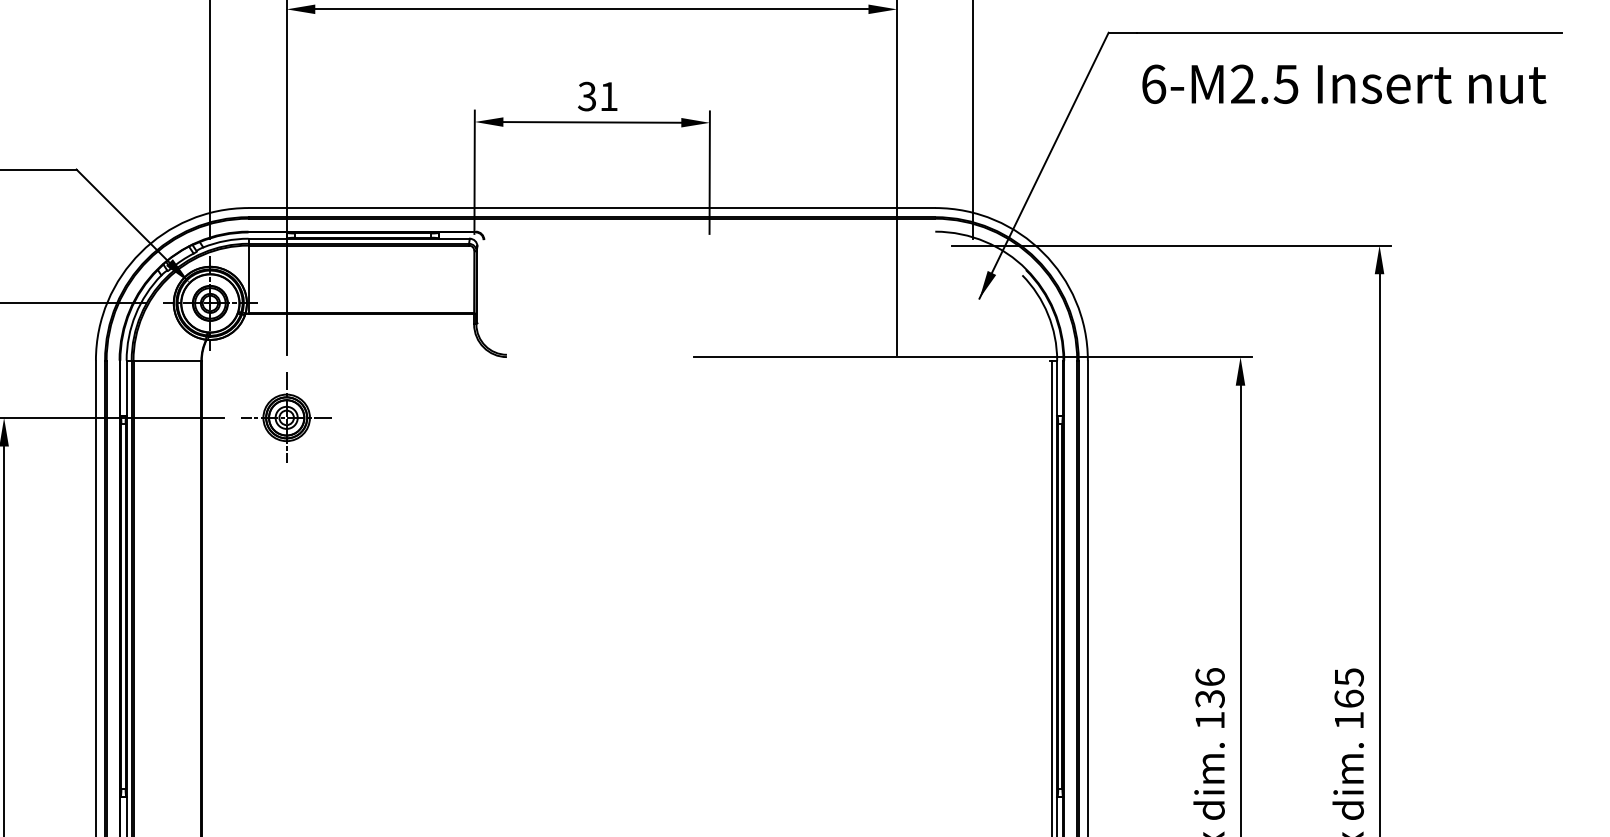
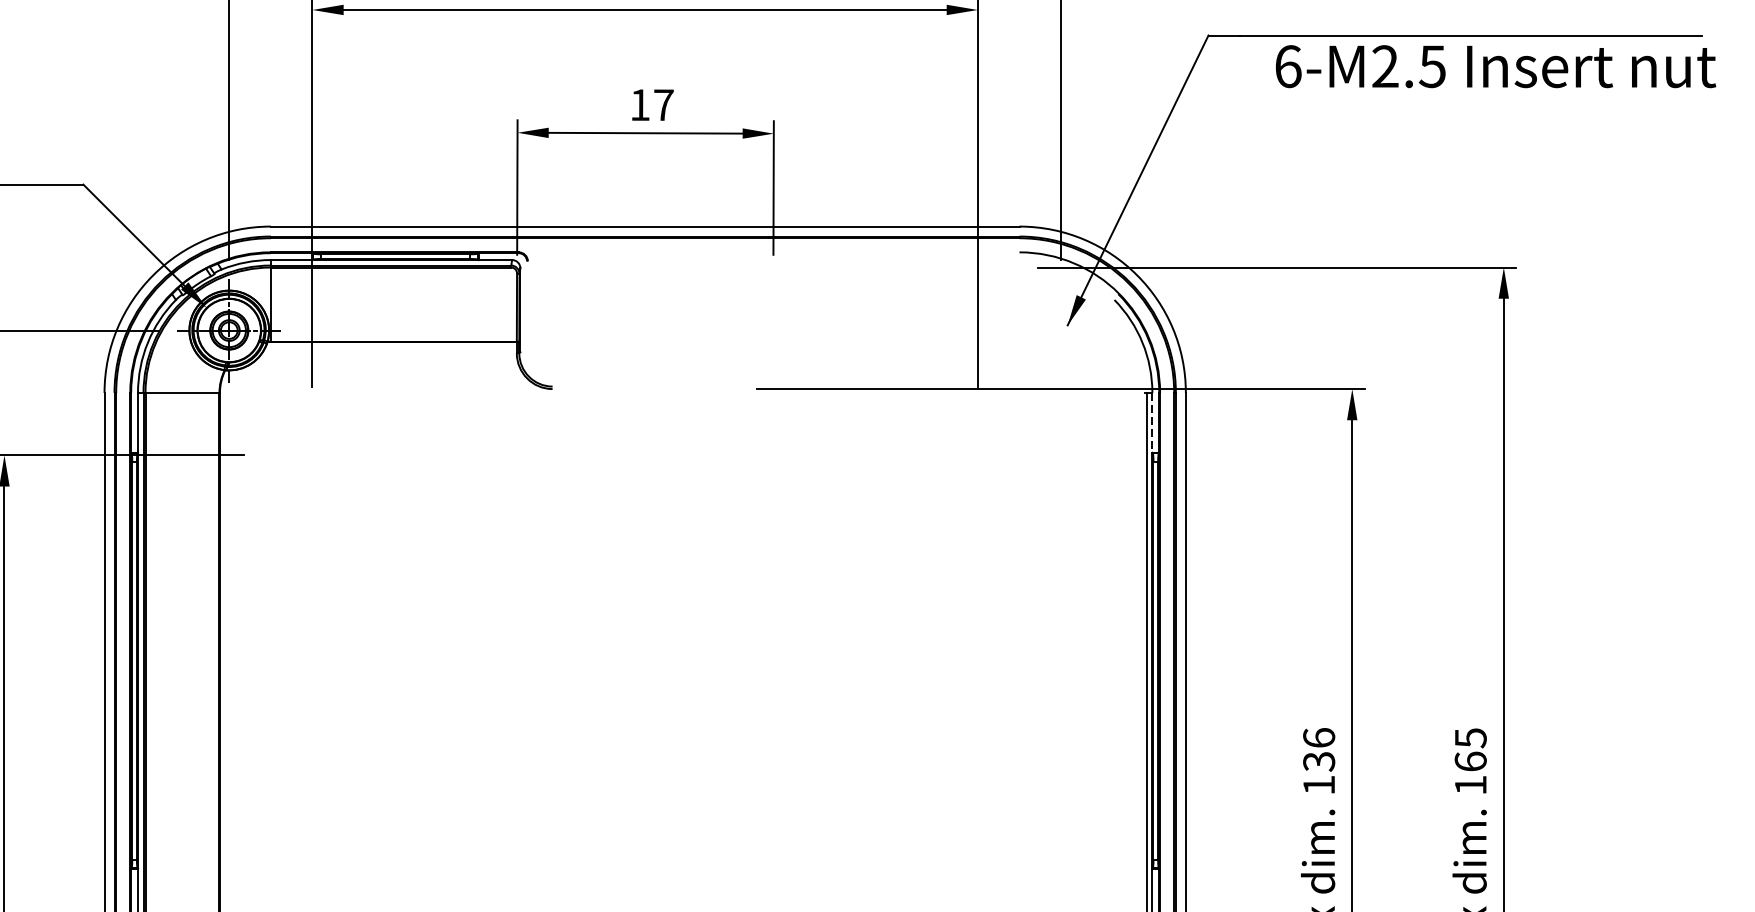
text: (1344, 83) -> (1496, 65), moved
text: (598, 96) -> (652, 104), 31 -> 17
line: (1057, 388) -> (1152, 423), solid -> dashed
part: (286, 417) -> (312, 454), removed

